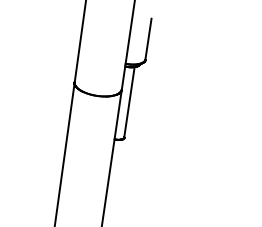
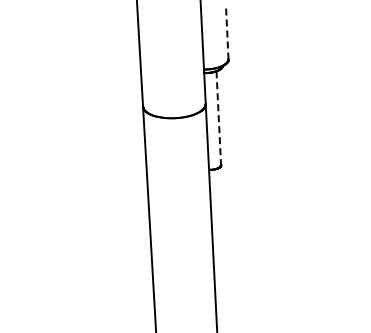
line: (148, 38) -> (227, 31), solid -> dashed
line: (129, 102) -> (218, 118), solid -> dashed

